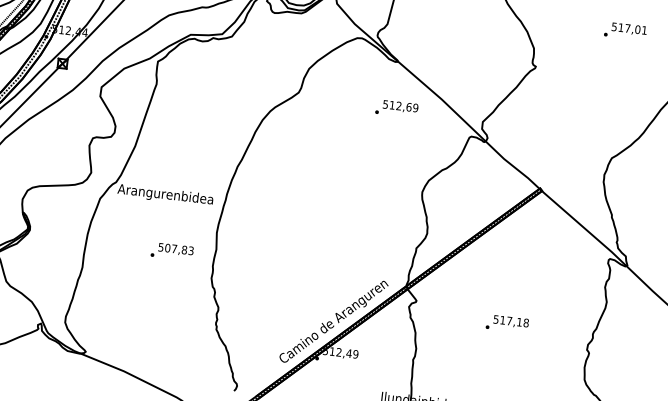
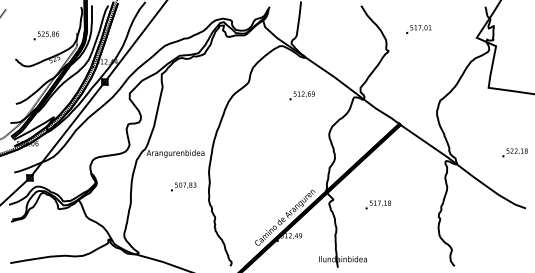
text: (625, 31) -> (418, 29), moved
text: (395, 108) -> (301, 95), moved
text: (506, 322) -> (377, 204), moved

